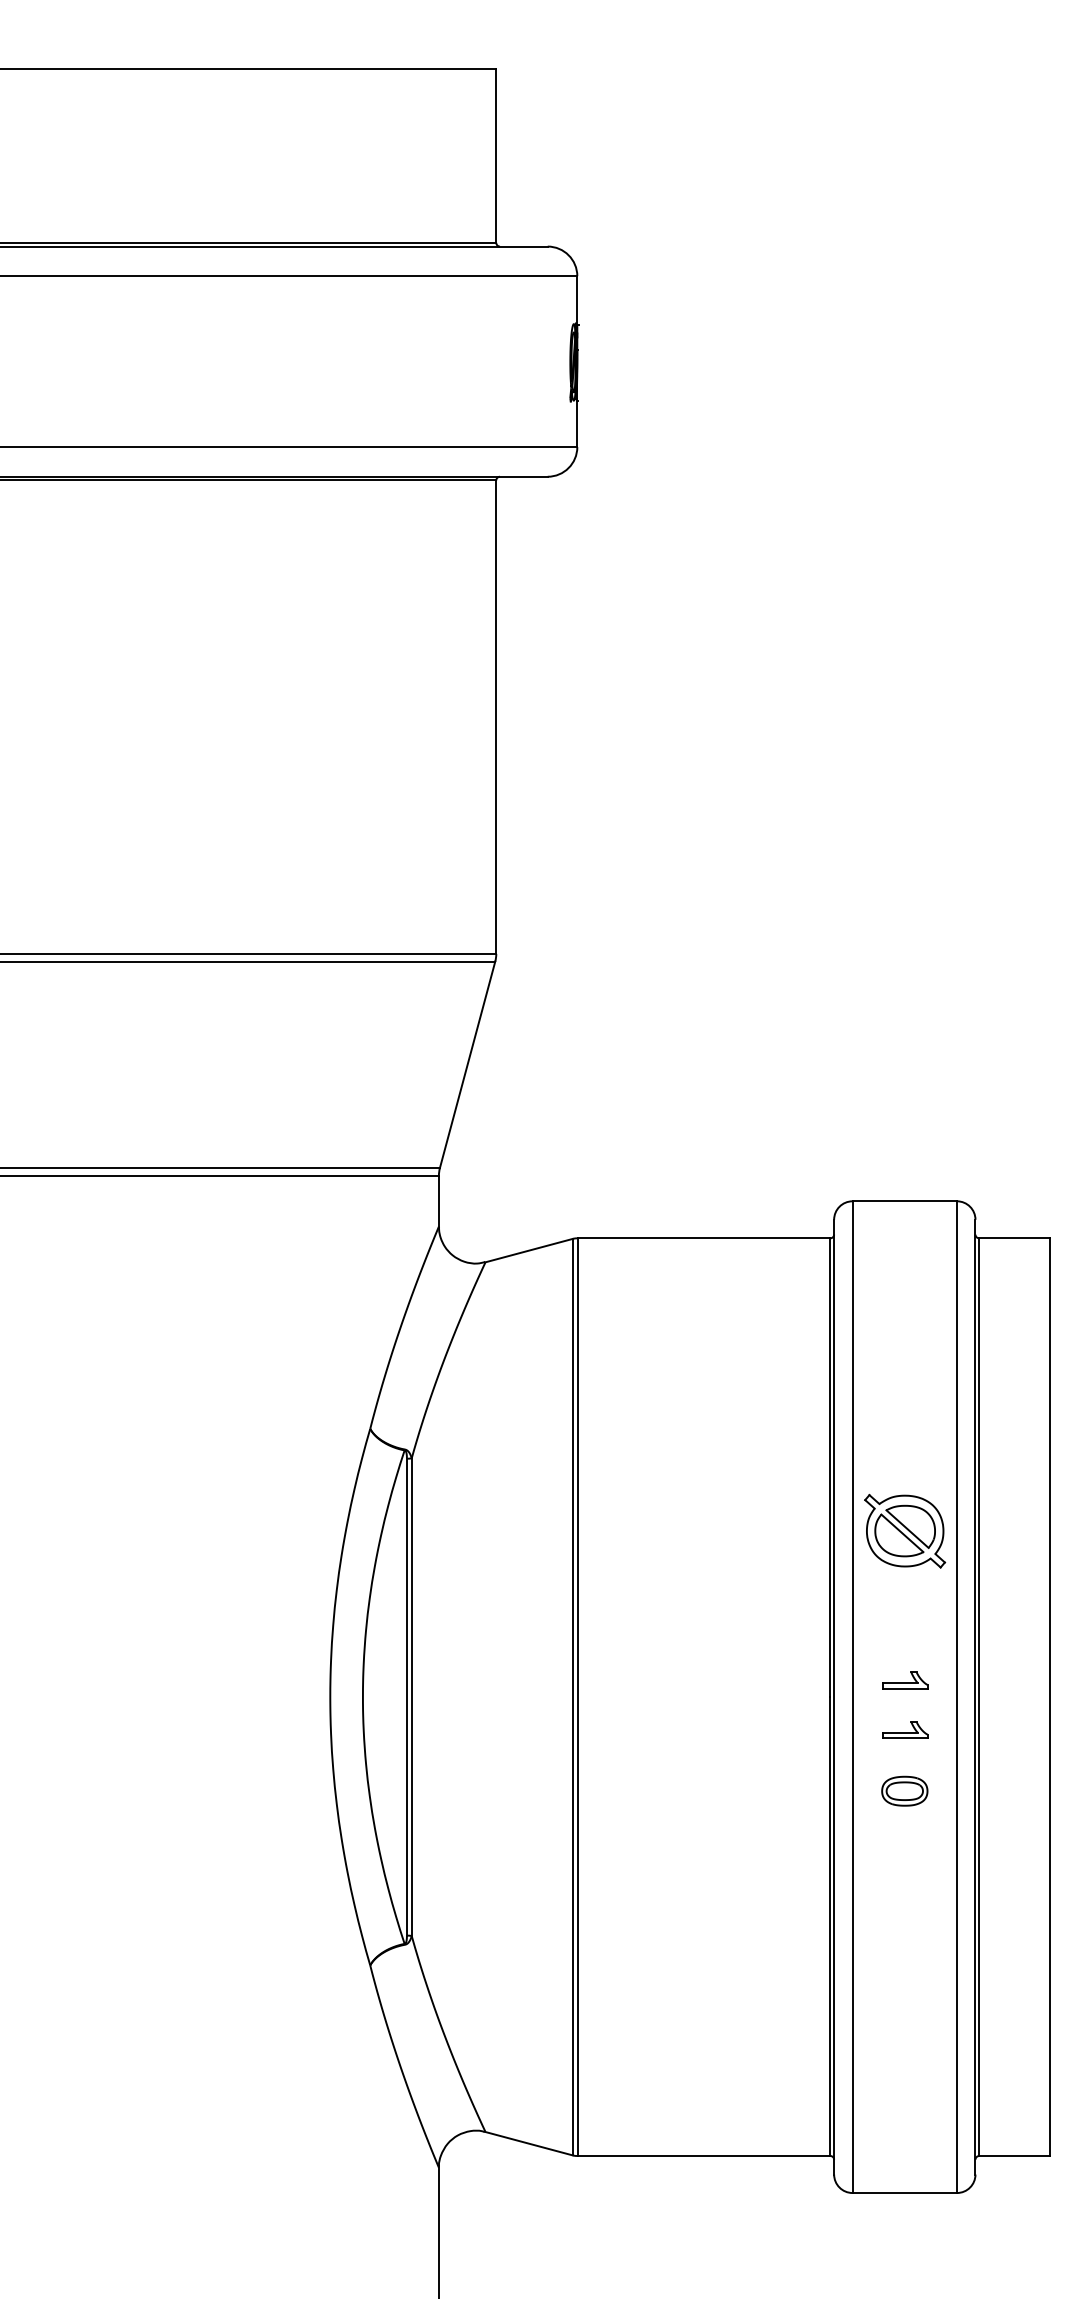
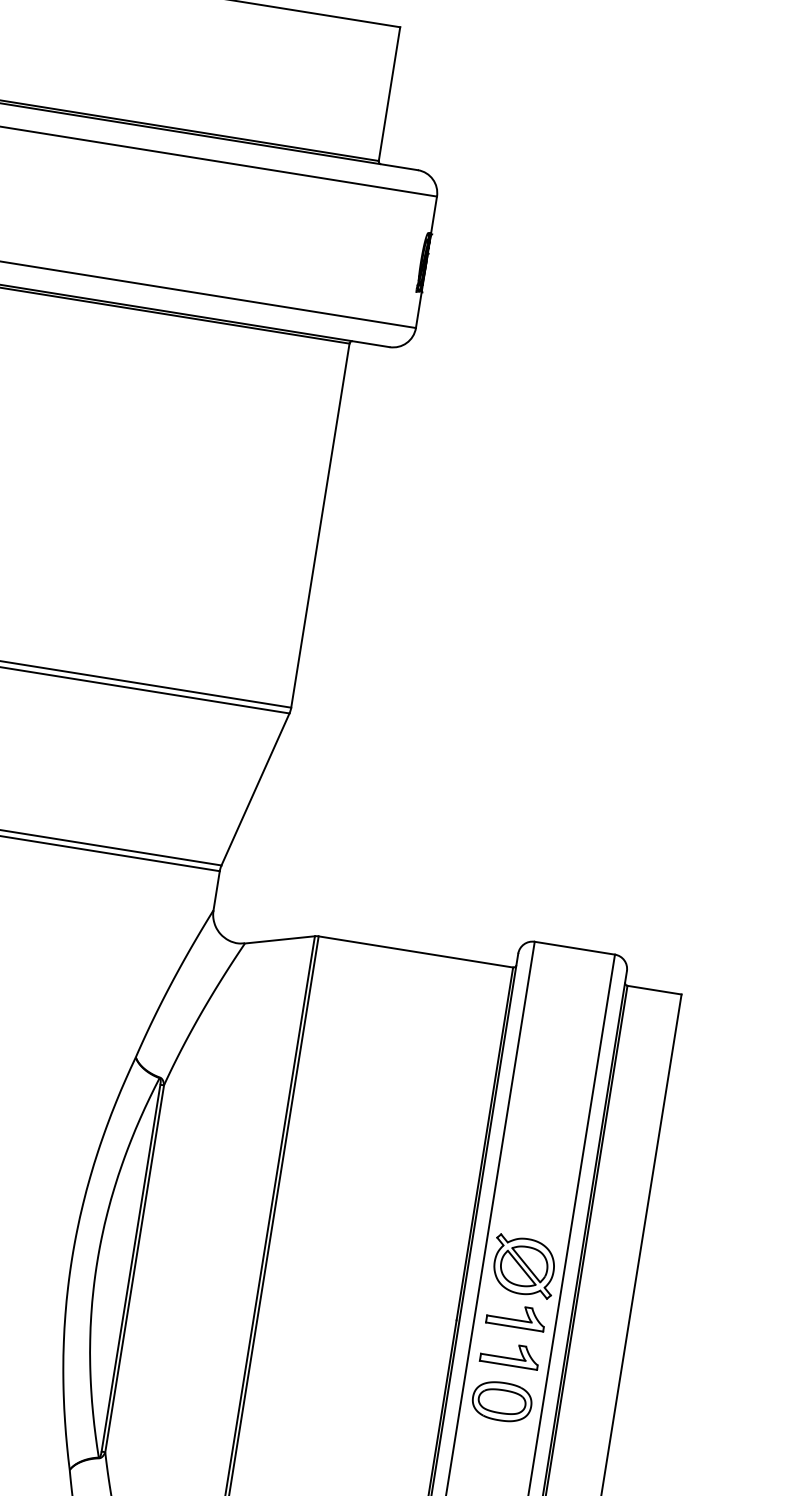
part: (905, 1530) -> (524, 1266), moved
part: (905, 1680) -> (516, 1316), size x1.67
part: (905, 1729) -> (510, 1354), size x1.67
part: (904, 1791) -> (501, 1401), size x1.67

